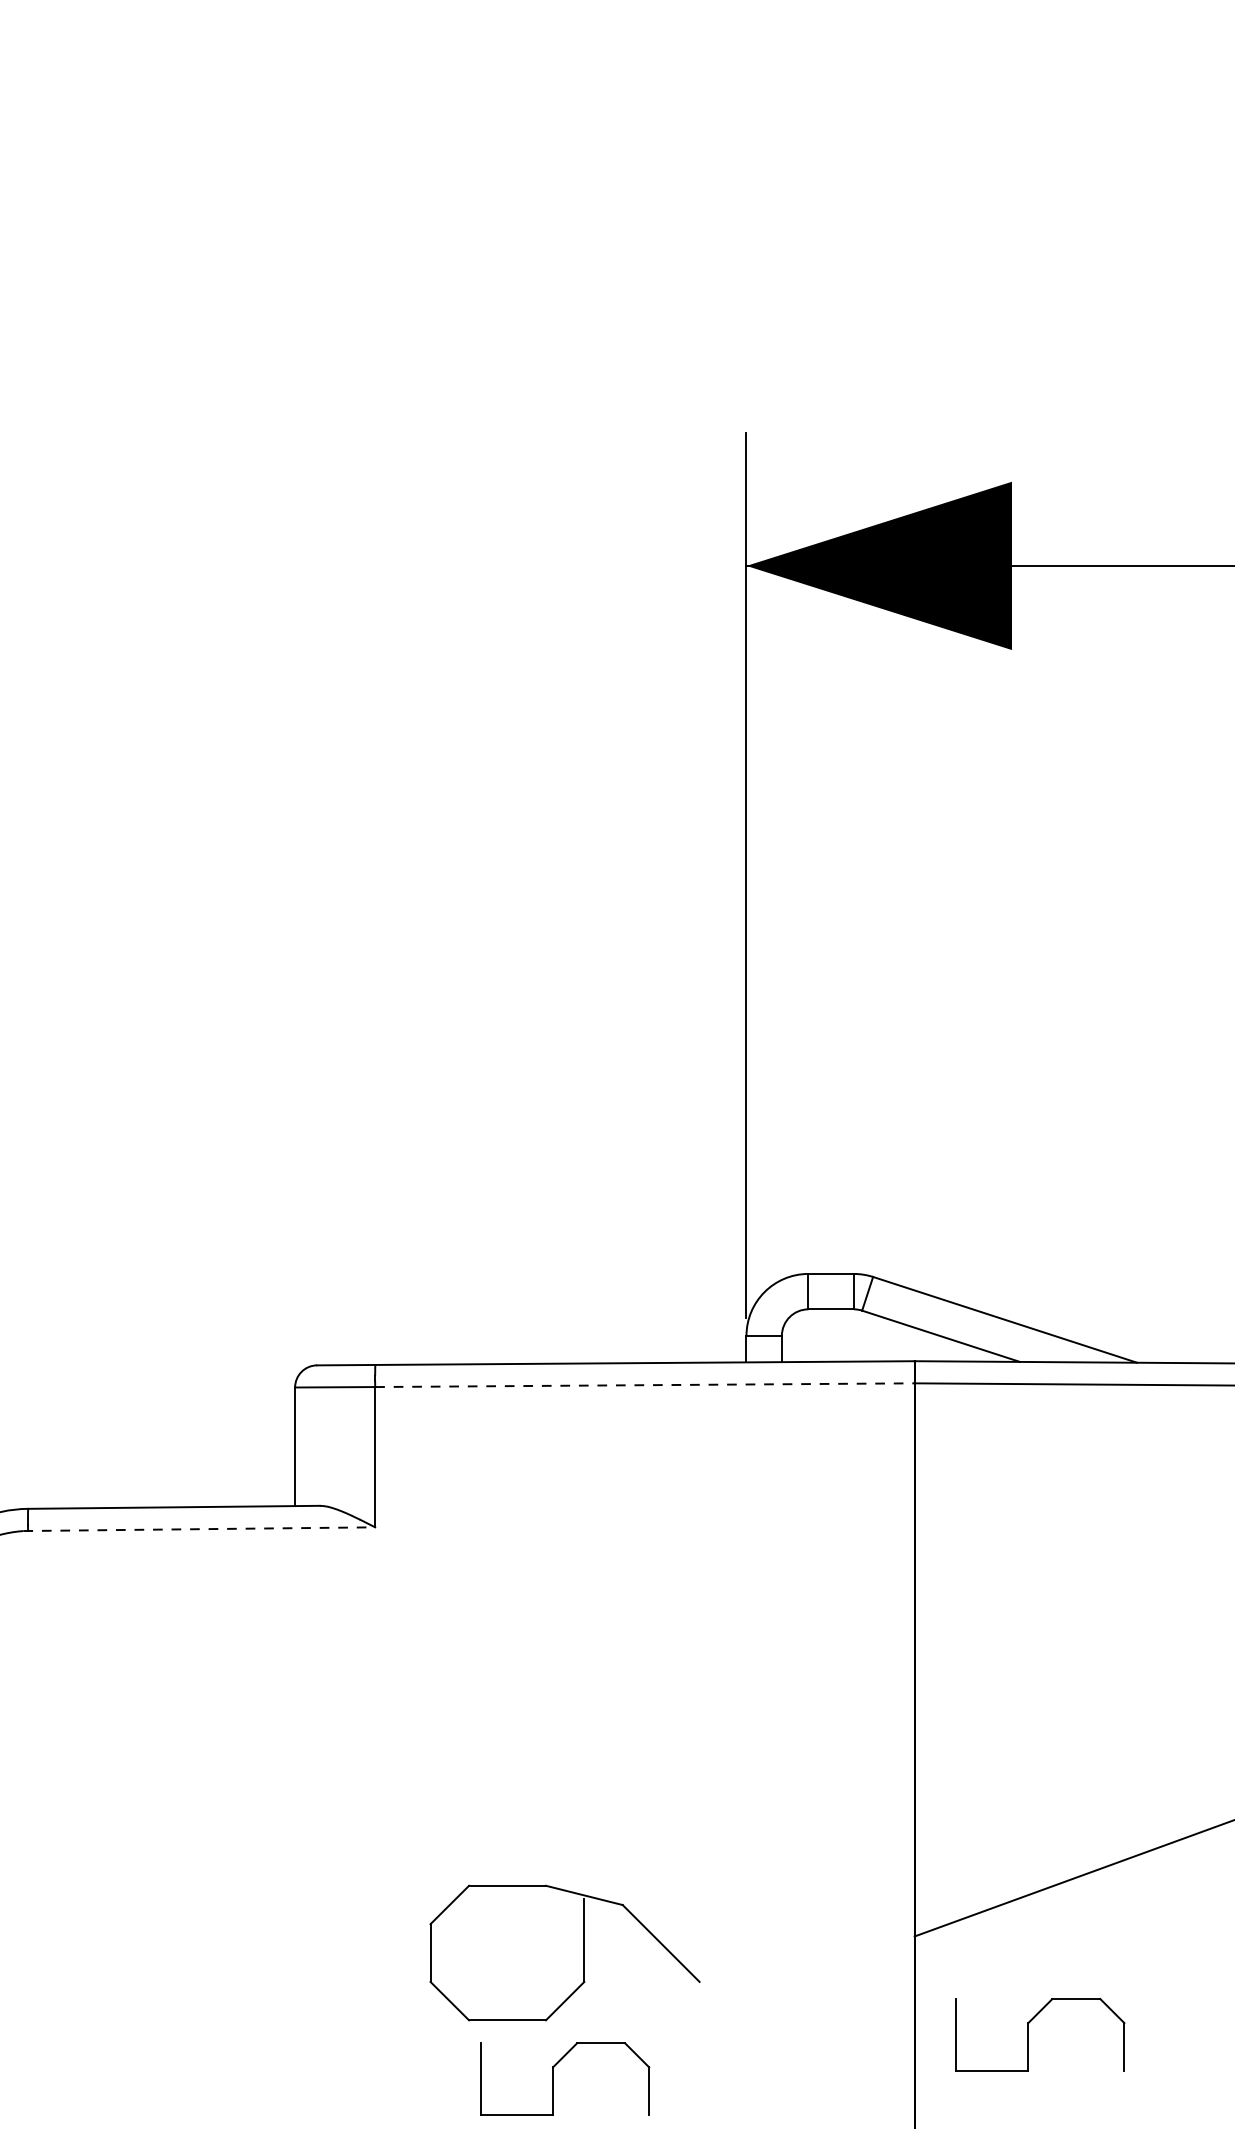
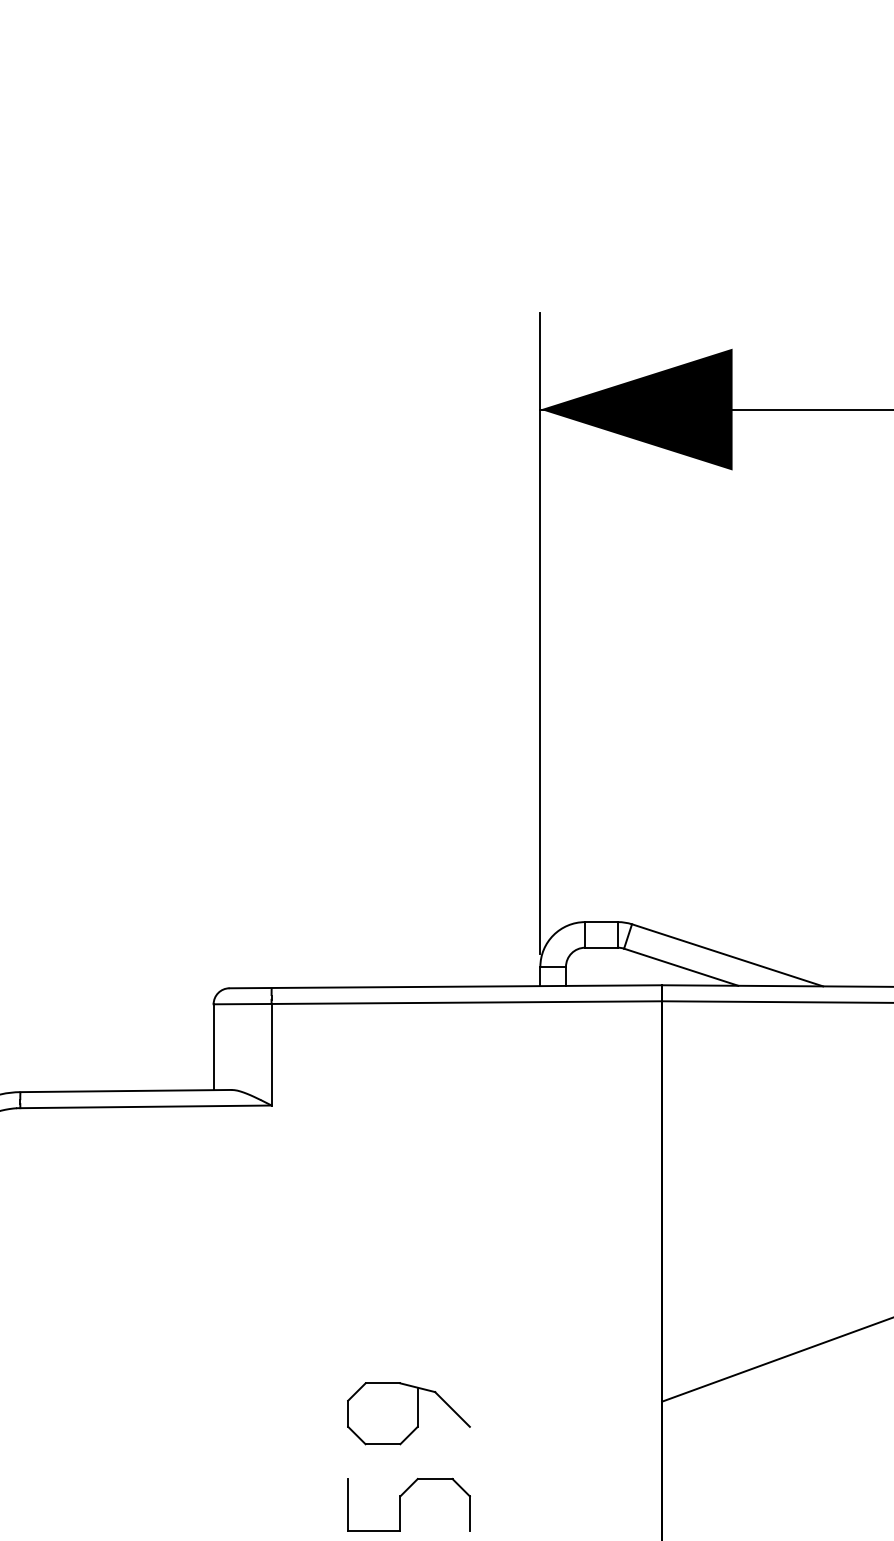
line: (645, 1385) -> (467, 1002), dashed -> solid
line: (199, 1528) -> (144, 1106), dashed -> solid
part: (564, 1952) -> (408, 1413), size x0.62
part: (1028, 2034) -> (744, 1472), removed

